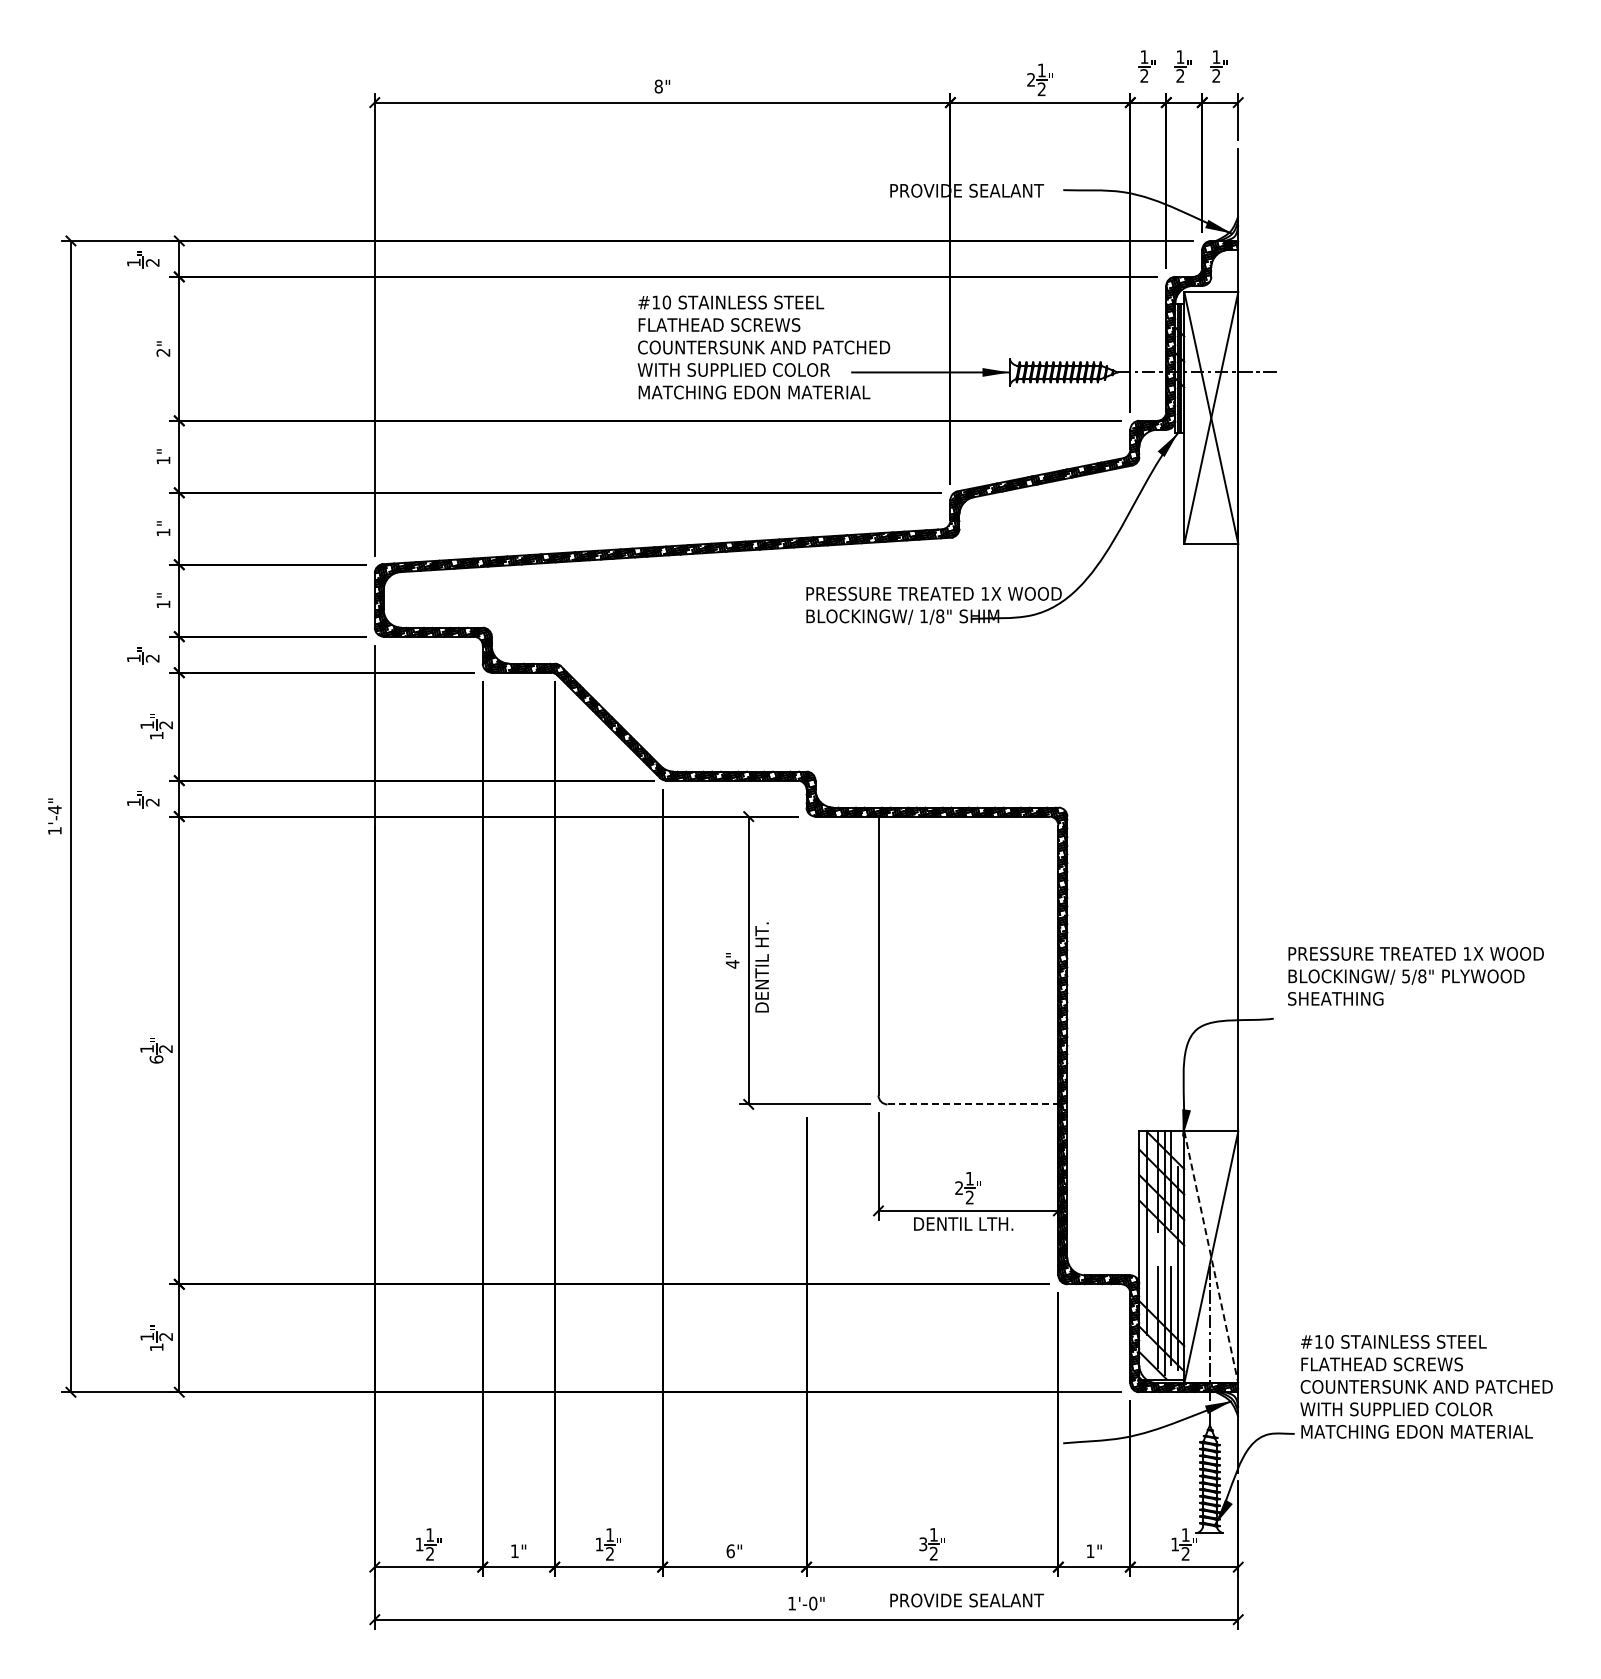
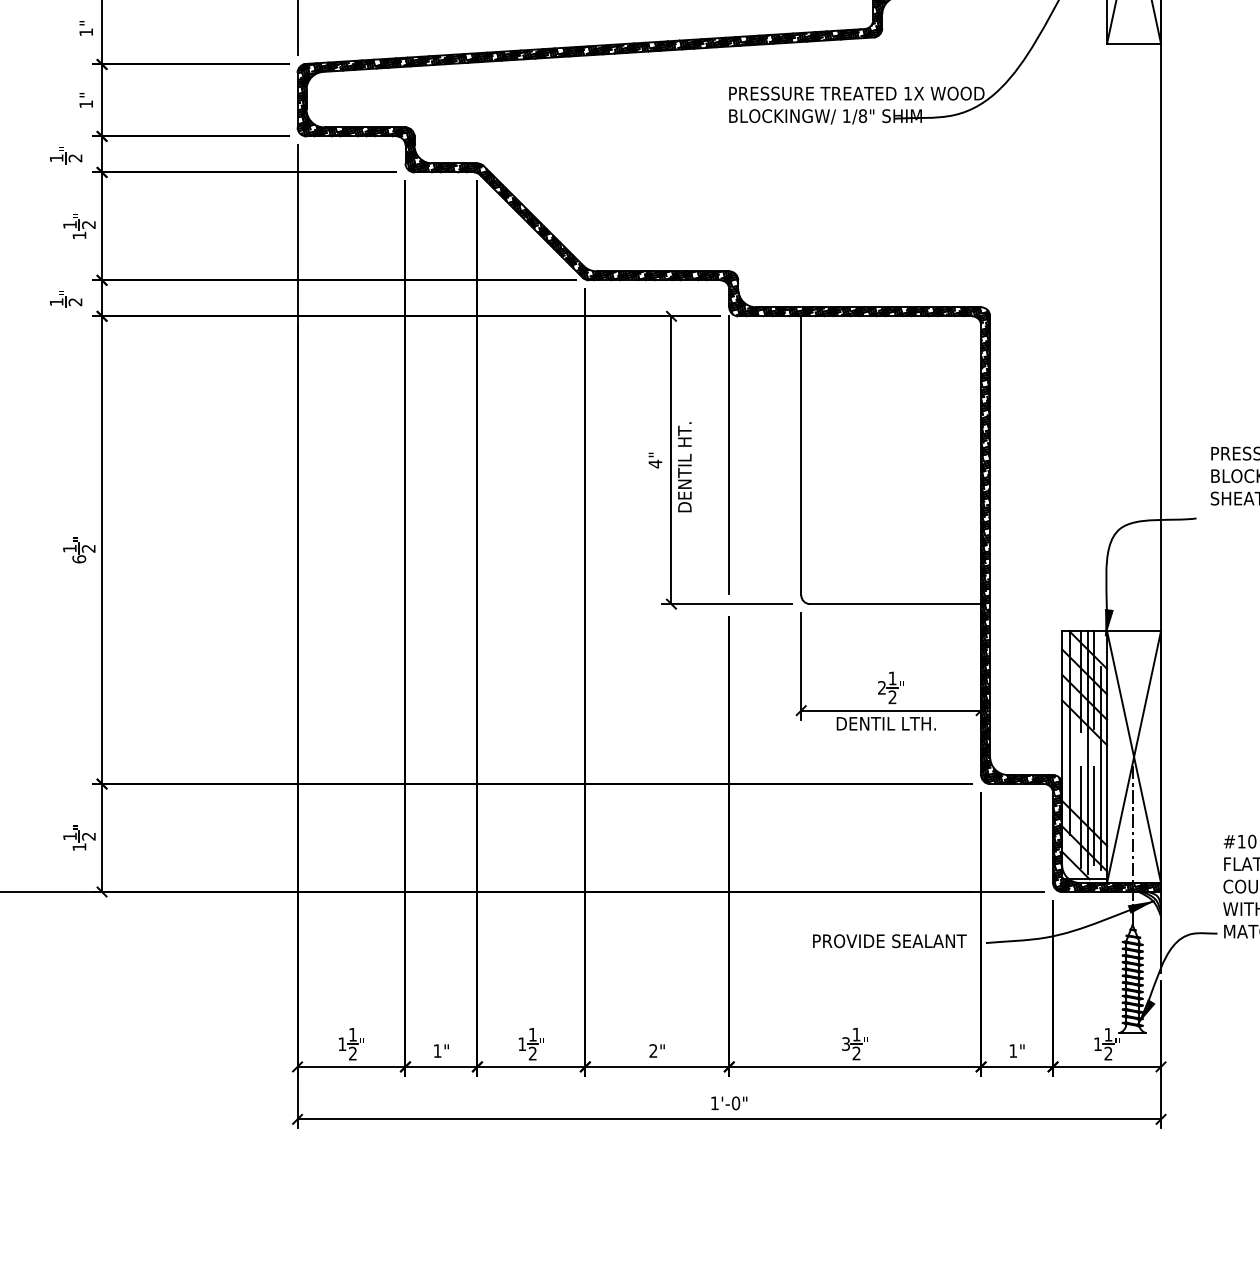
line: (806, 954) -> (729, 454), added
line: (973, 1104) -> (896, 604), dashed -> solid
line: (1211, 1257) -> (1134, 757), dashed -> solid
text: (730, 1551) -> (653, 1051), 6" -> 2"
text: (967, 1600) -> (890, 941), moved

